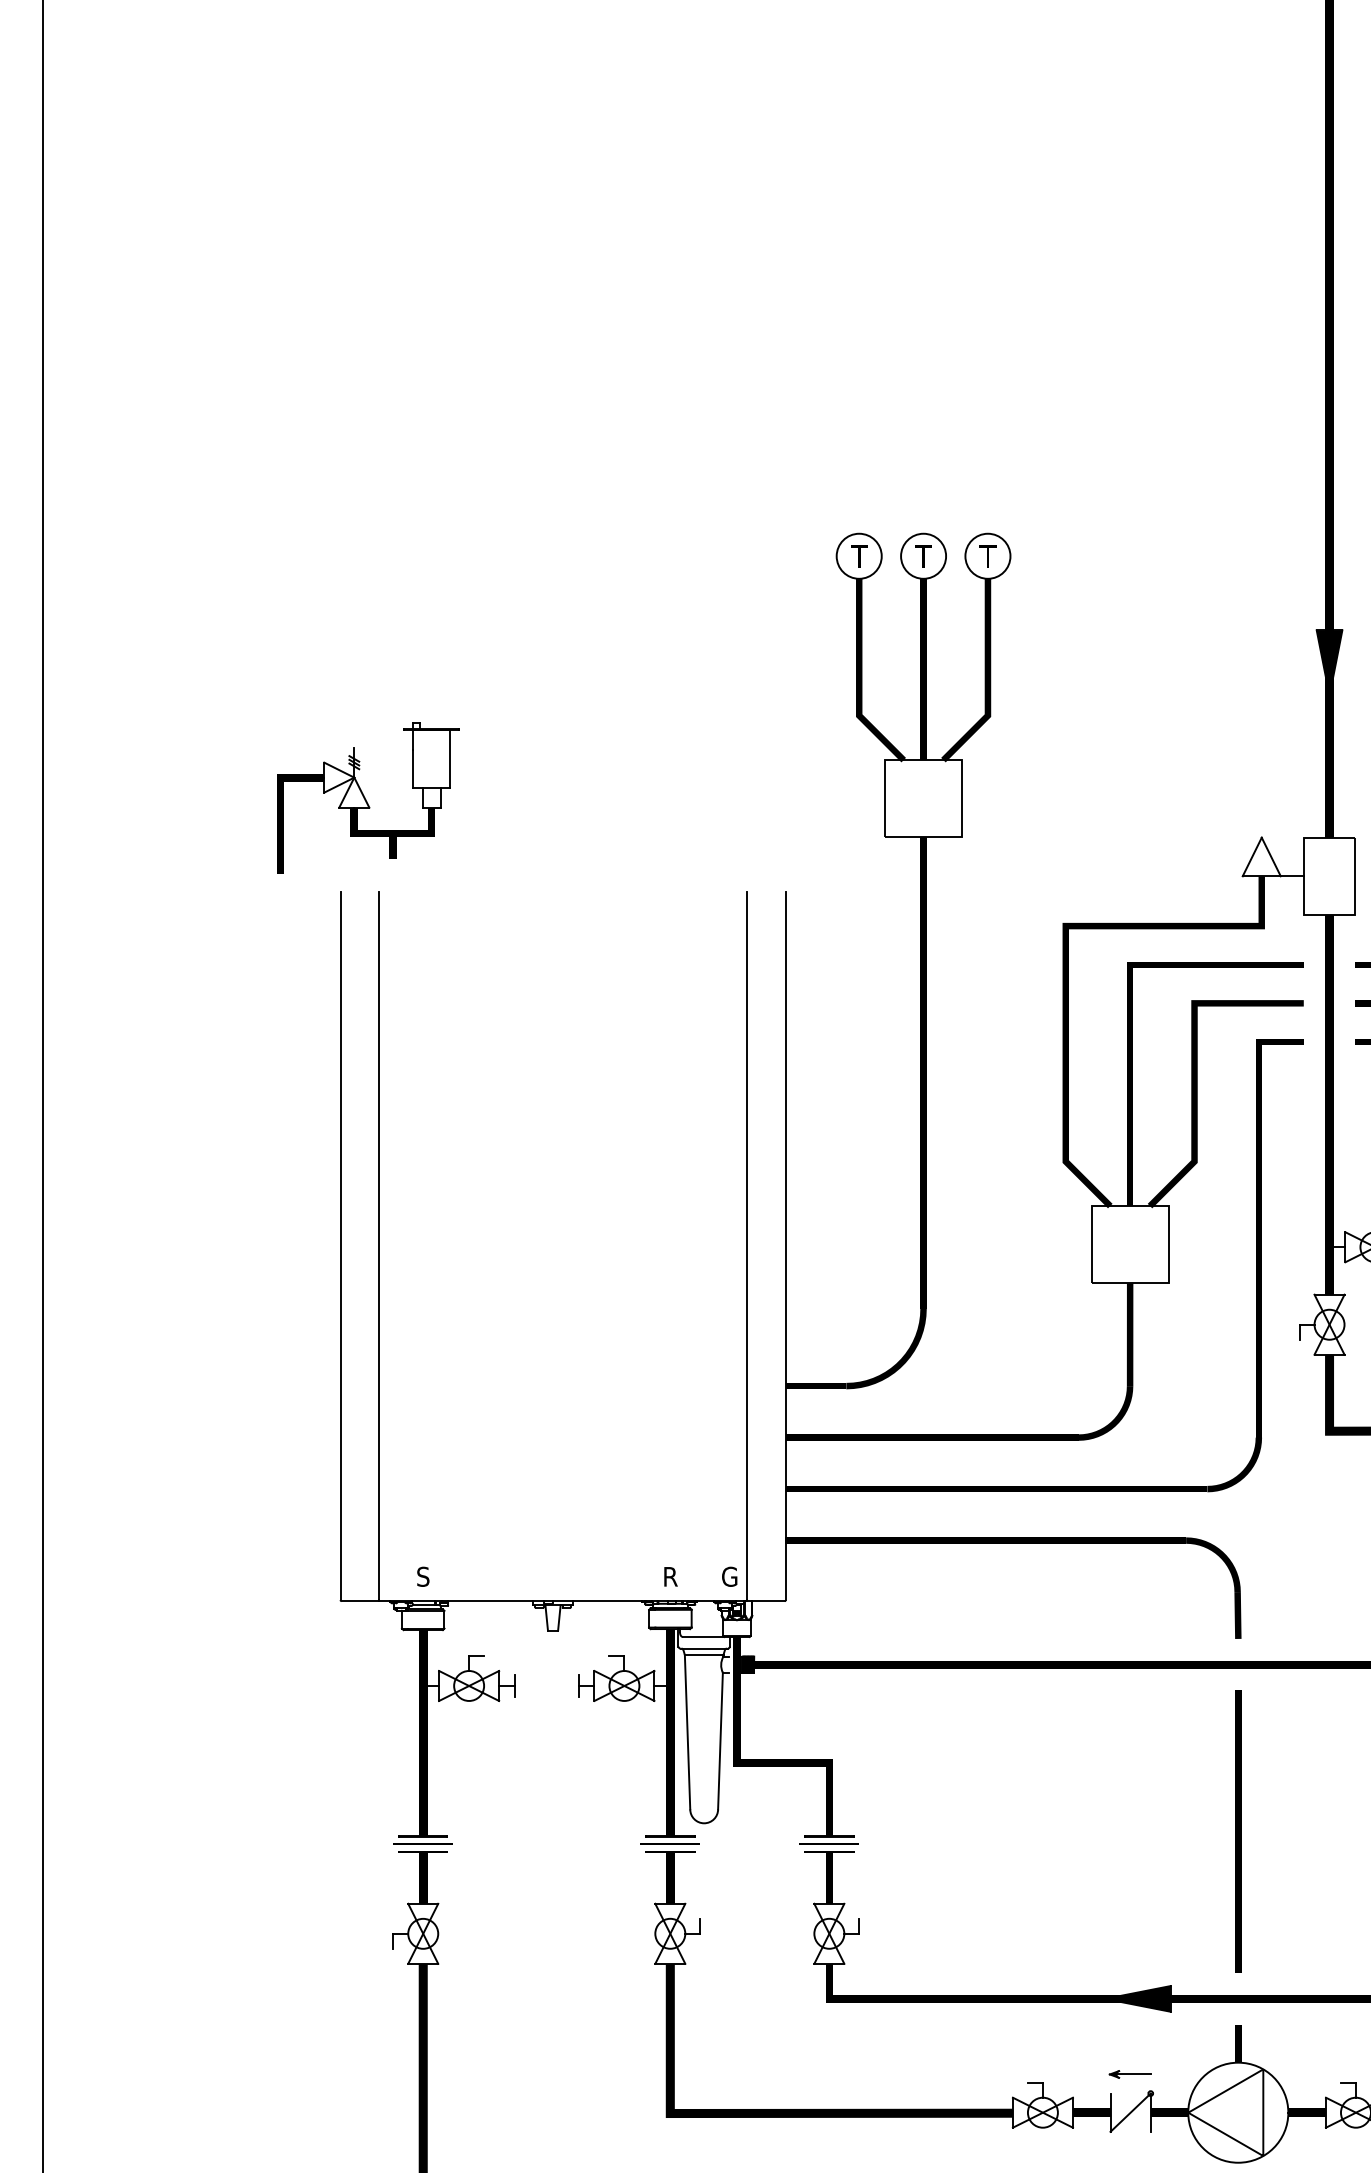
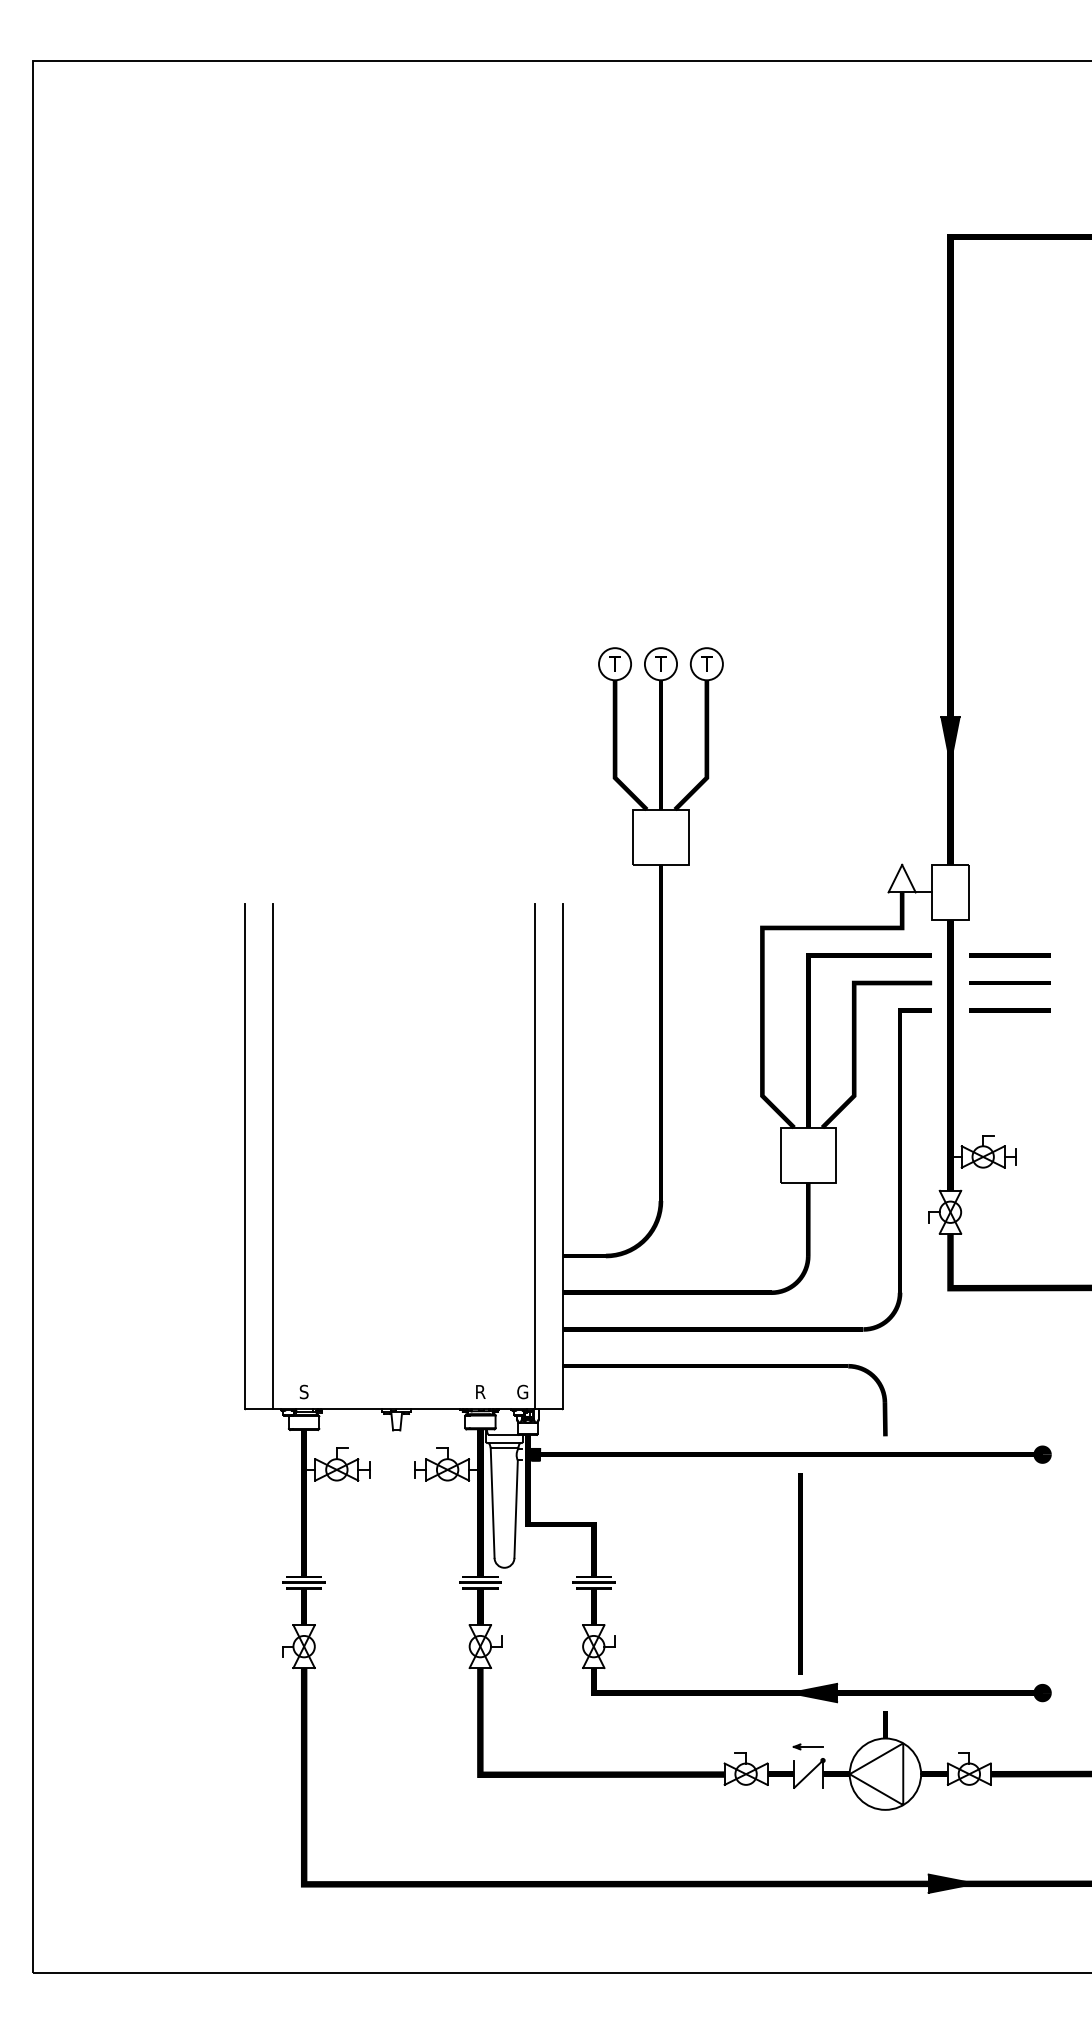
part: (367, 796) -> (264, 835), removed
line: (1238, 1831) -> (800, 1573), moved

